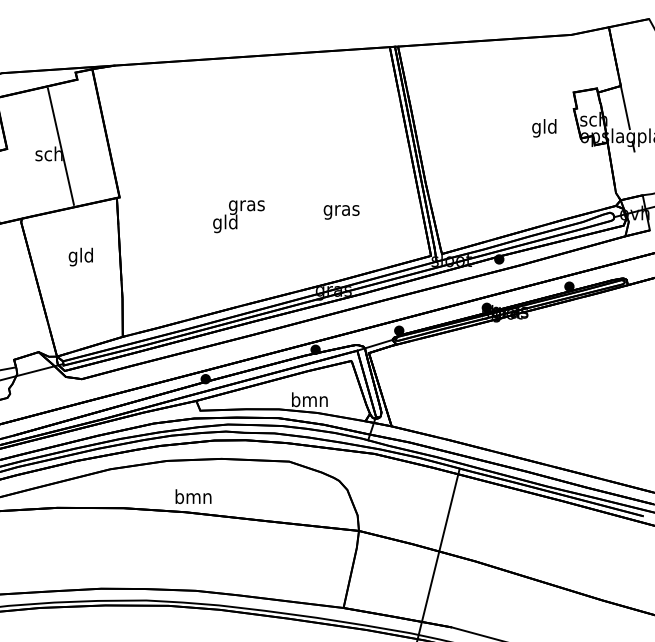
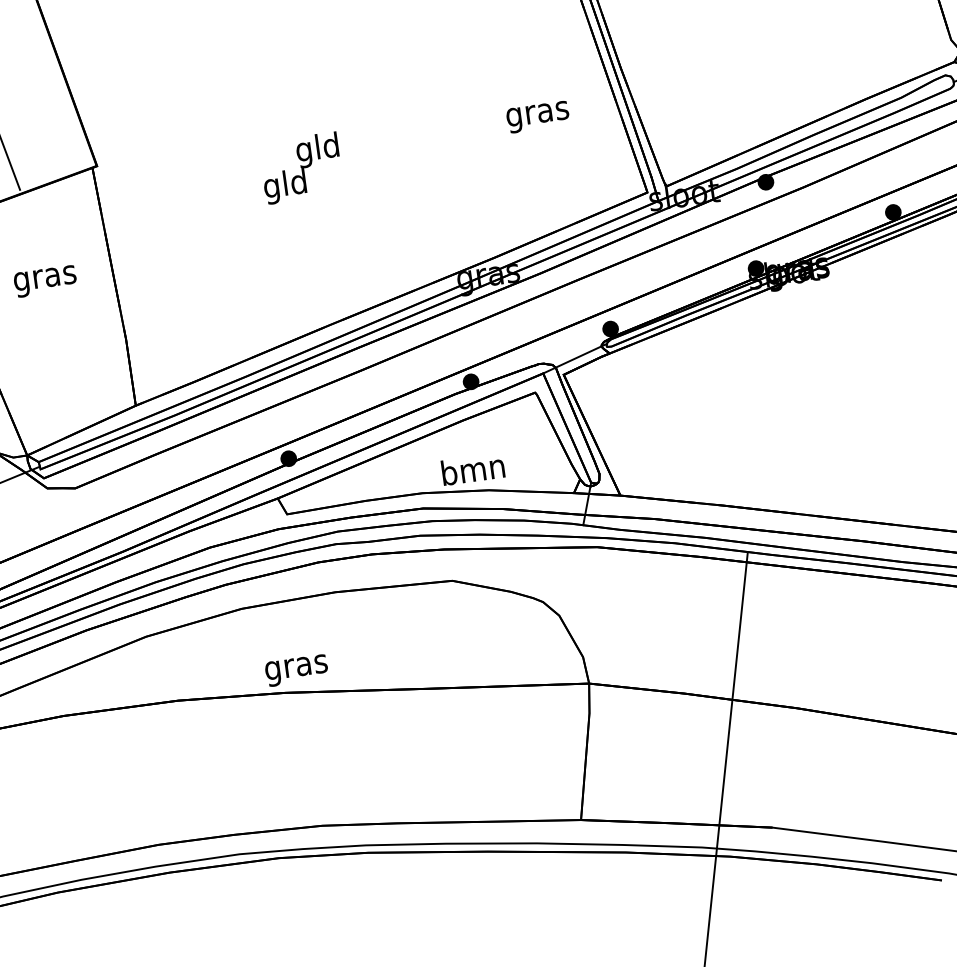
text: (246, 205) -> (317, 149), gras -> gld
text: (341, 212) -> (537, 117), moved
text: (81, 256) -> (45, 277), gld -> gras
text: (193, 498) -> (296, 667), bmn -> gras

